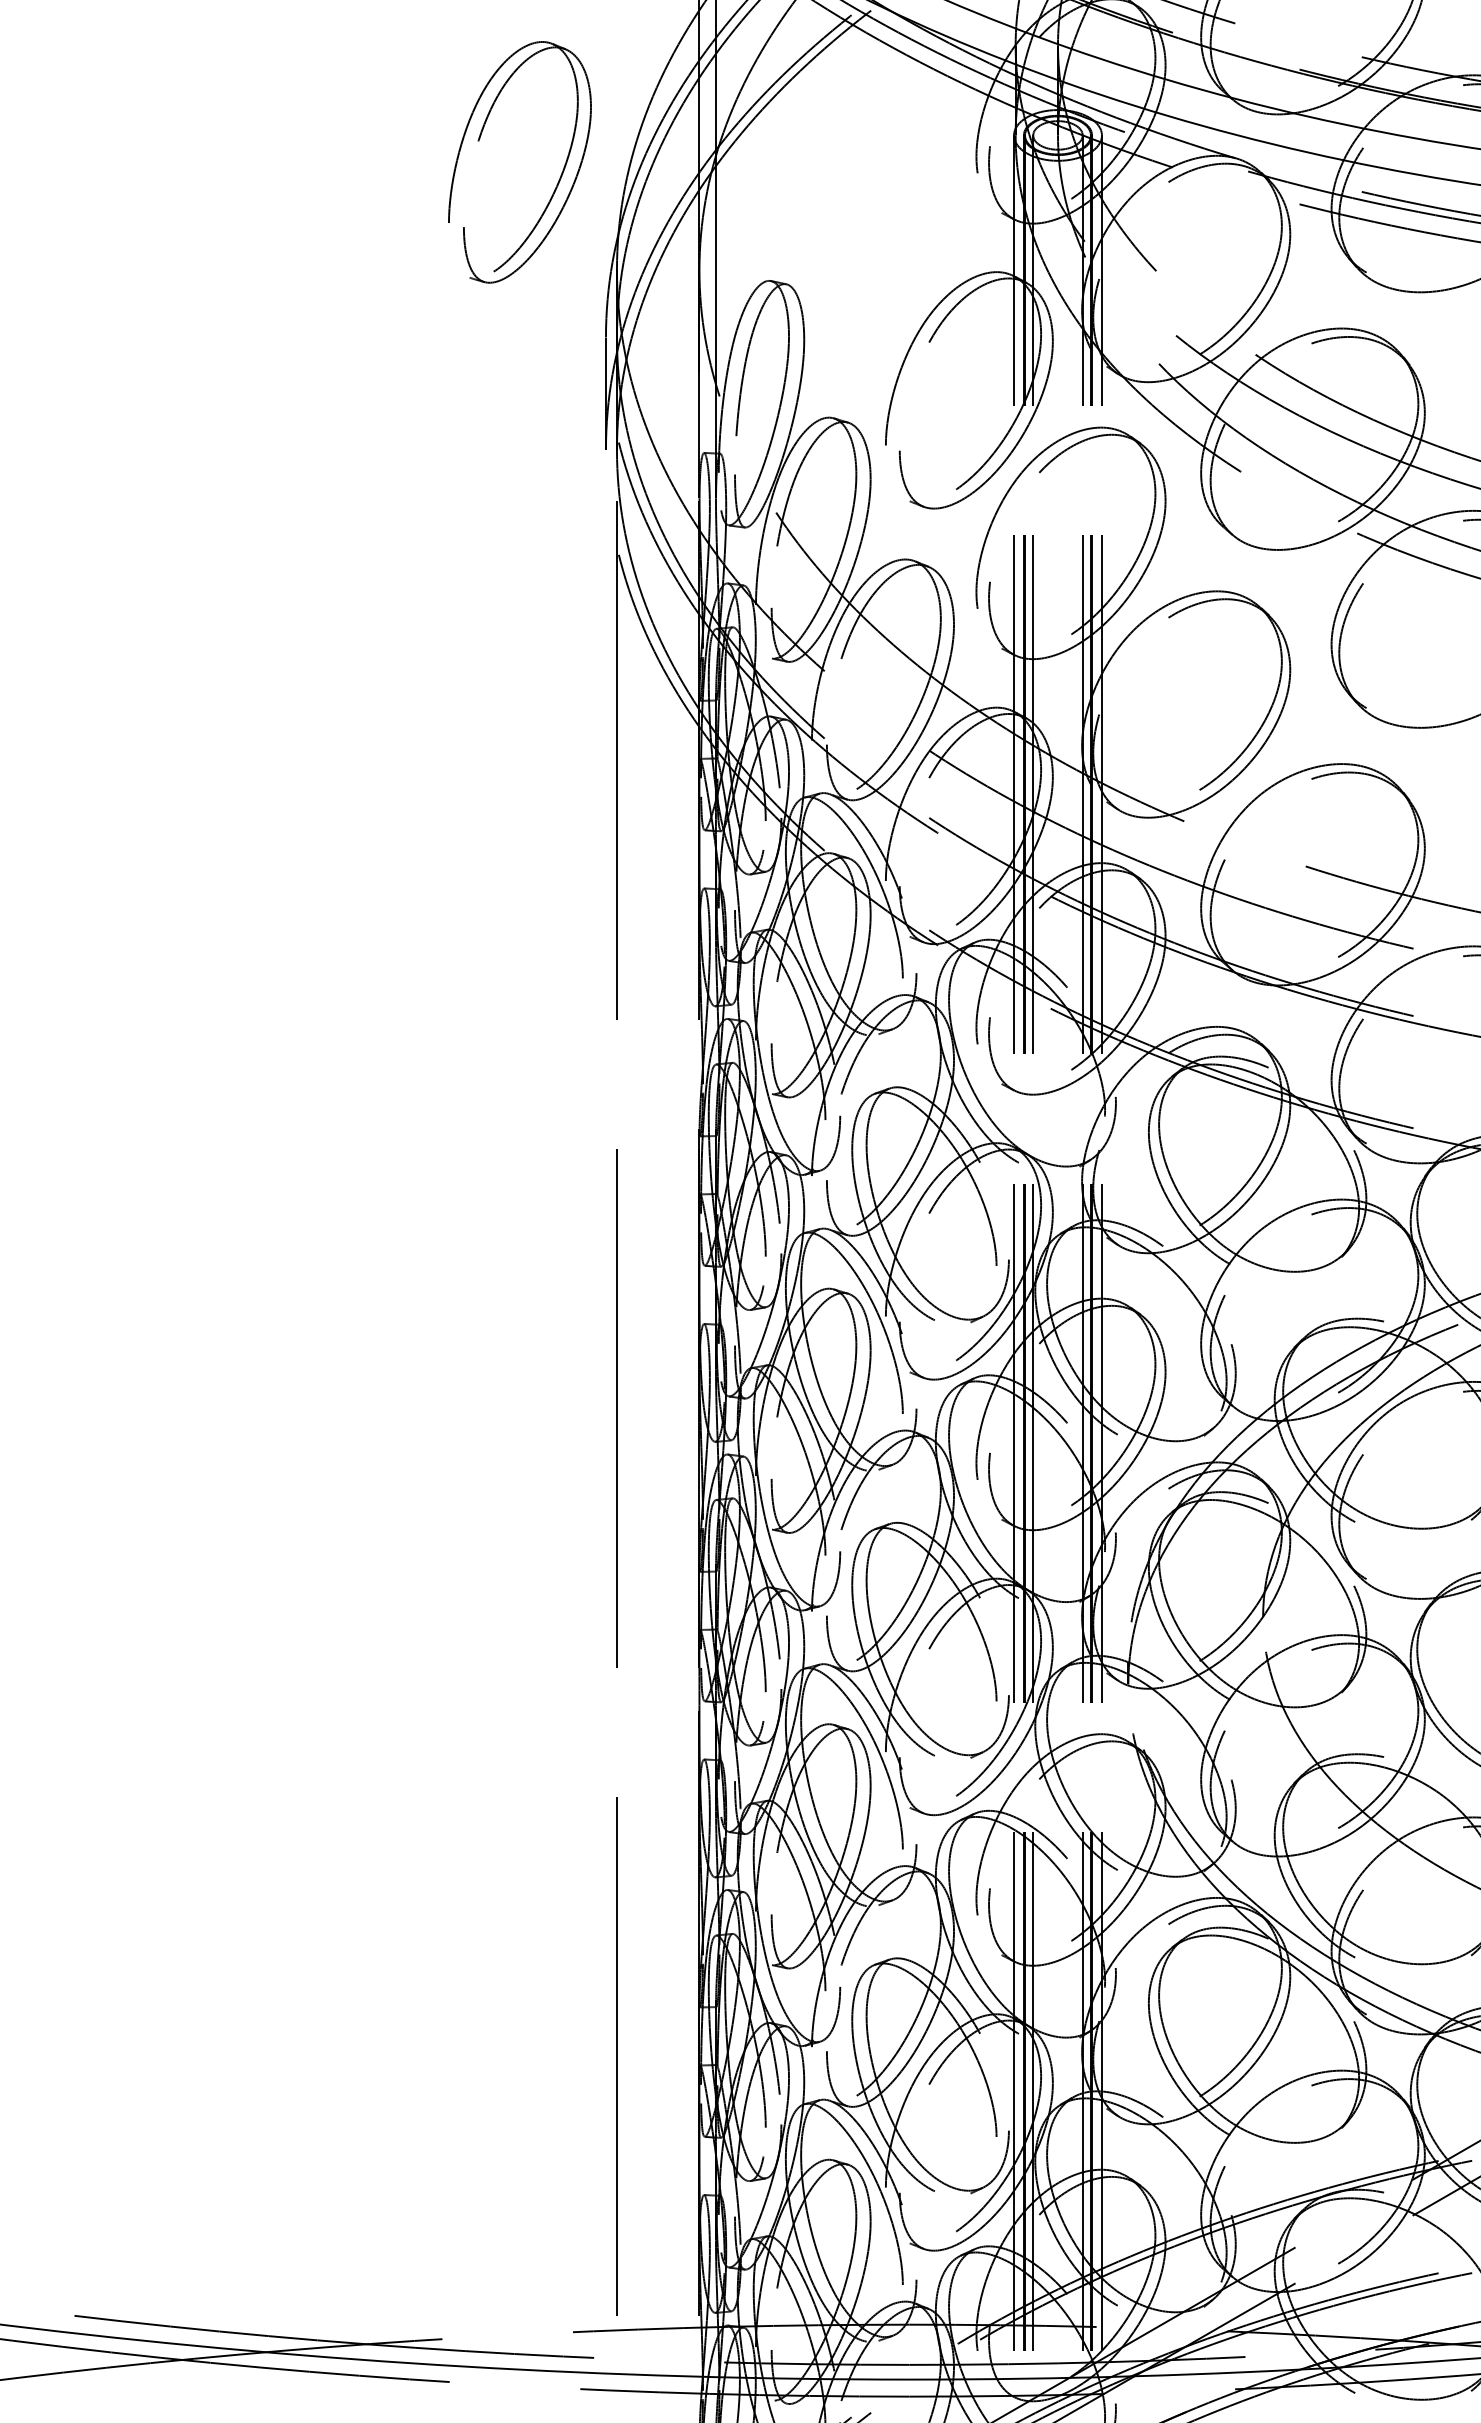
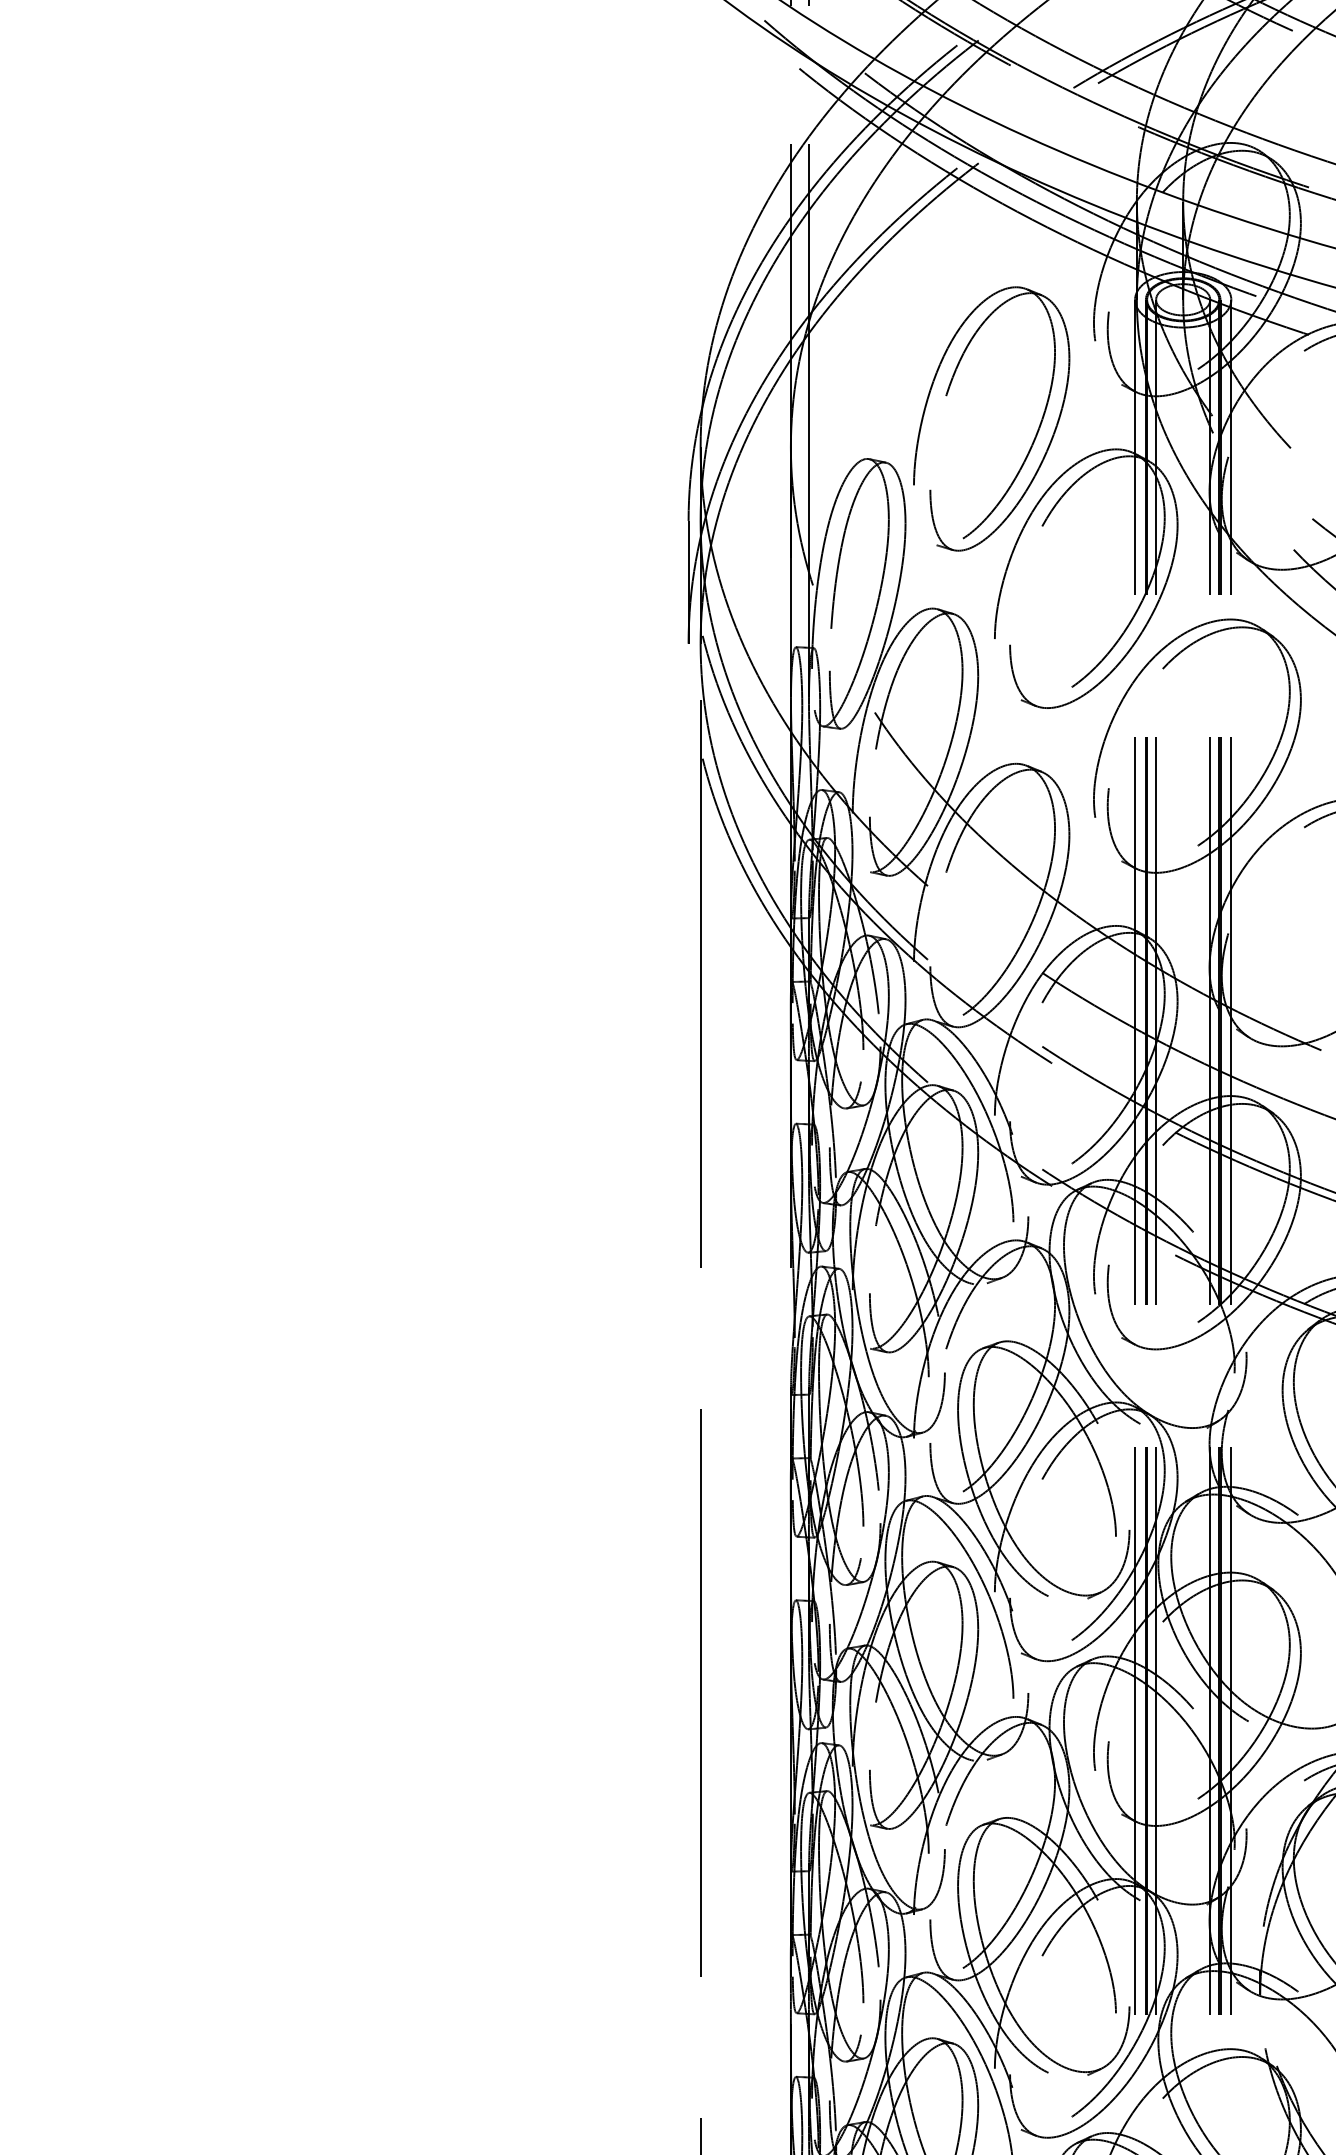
part: (559, 177) -> (1034, 435), moved

